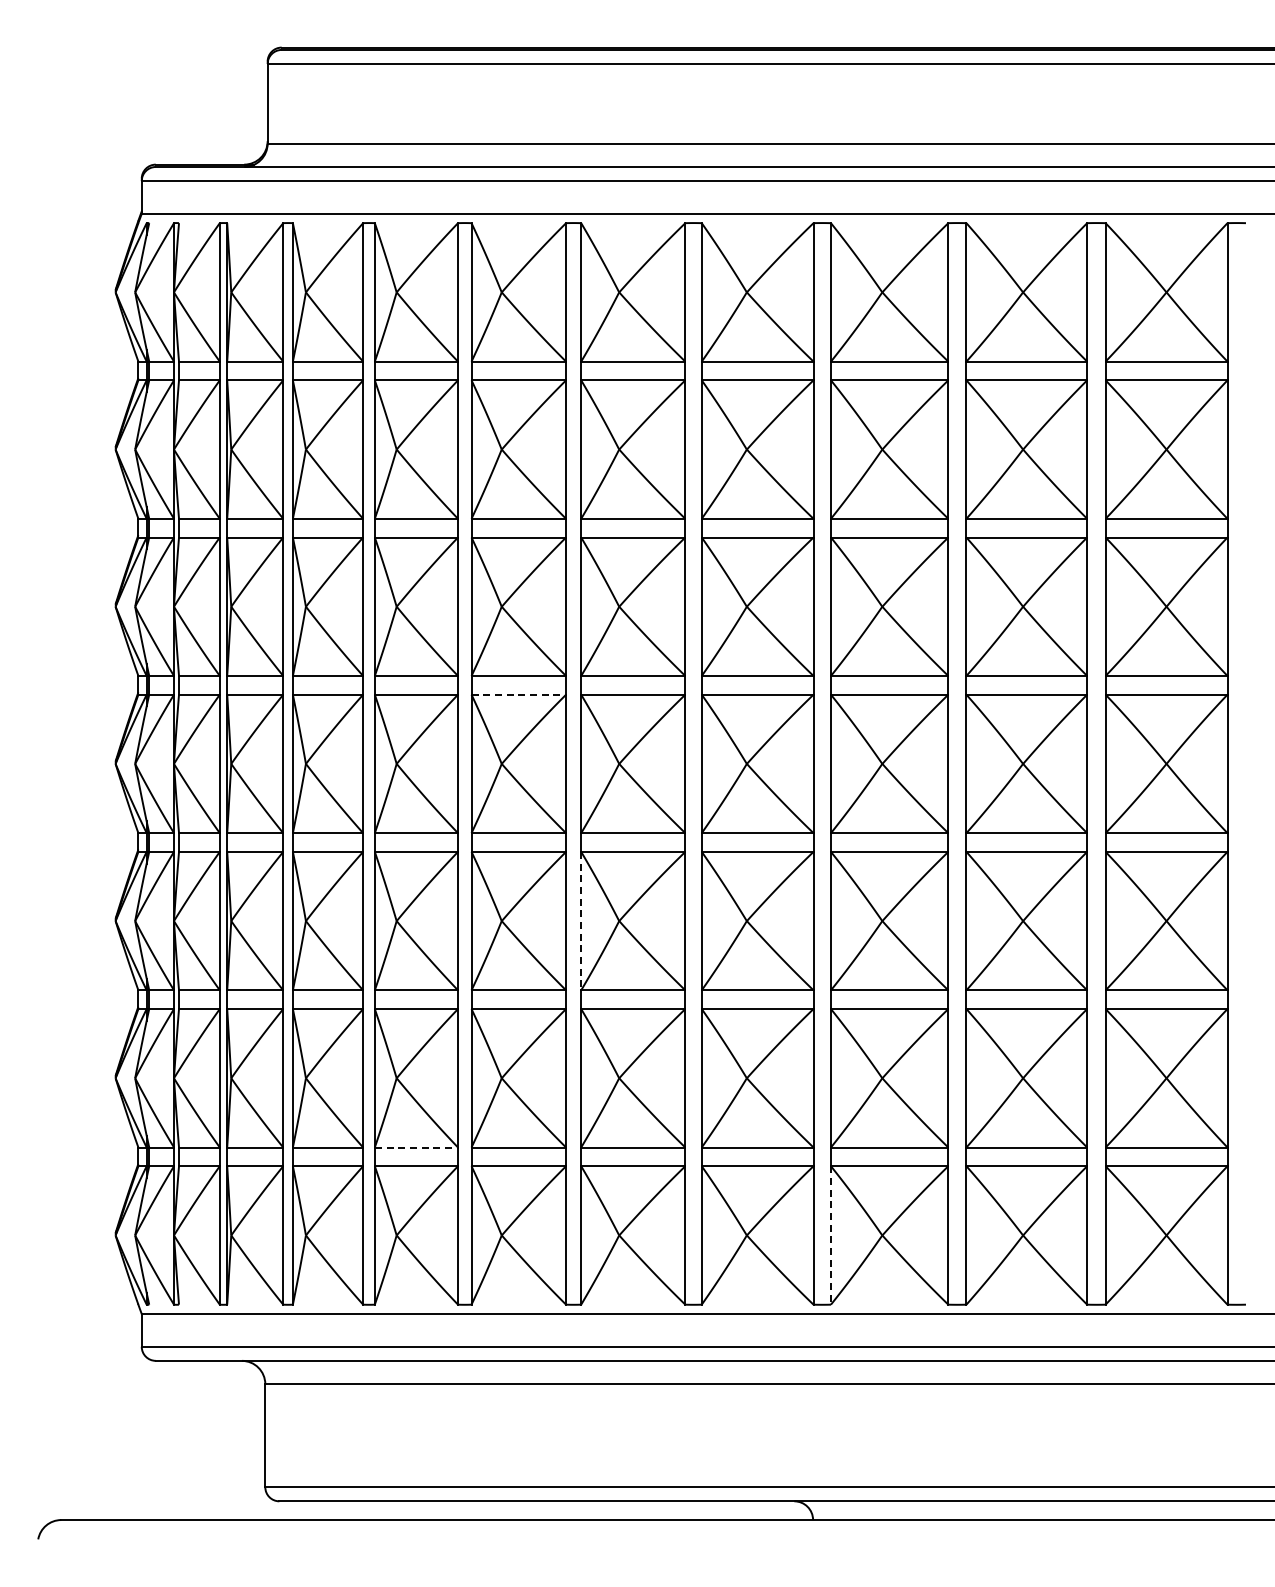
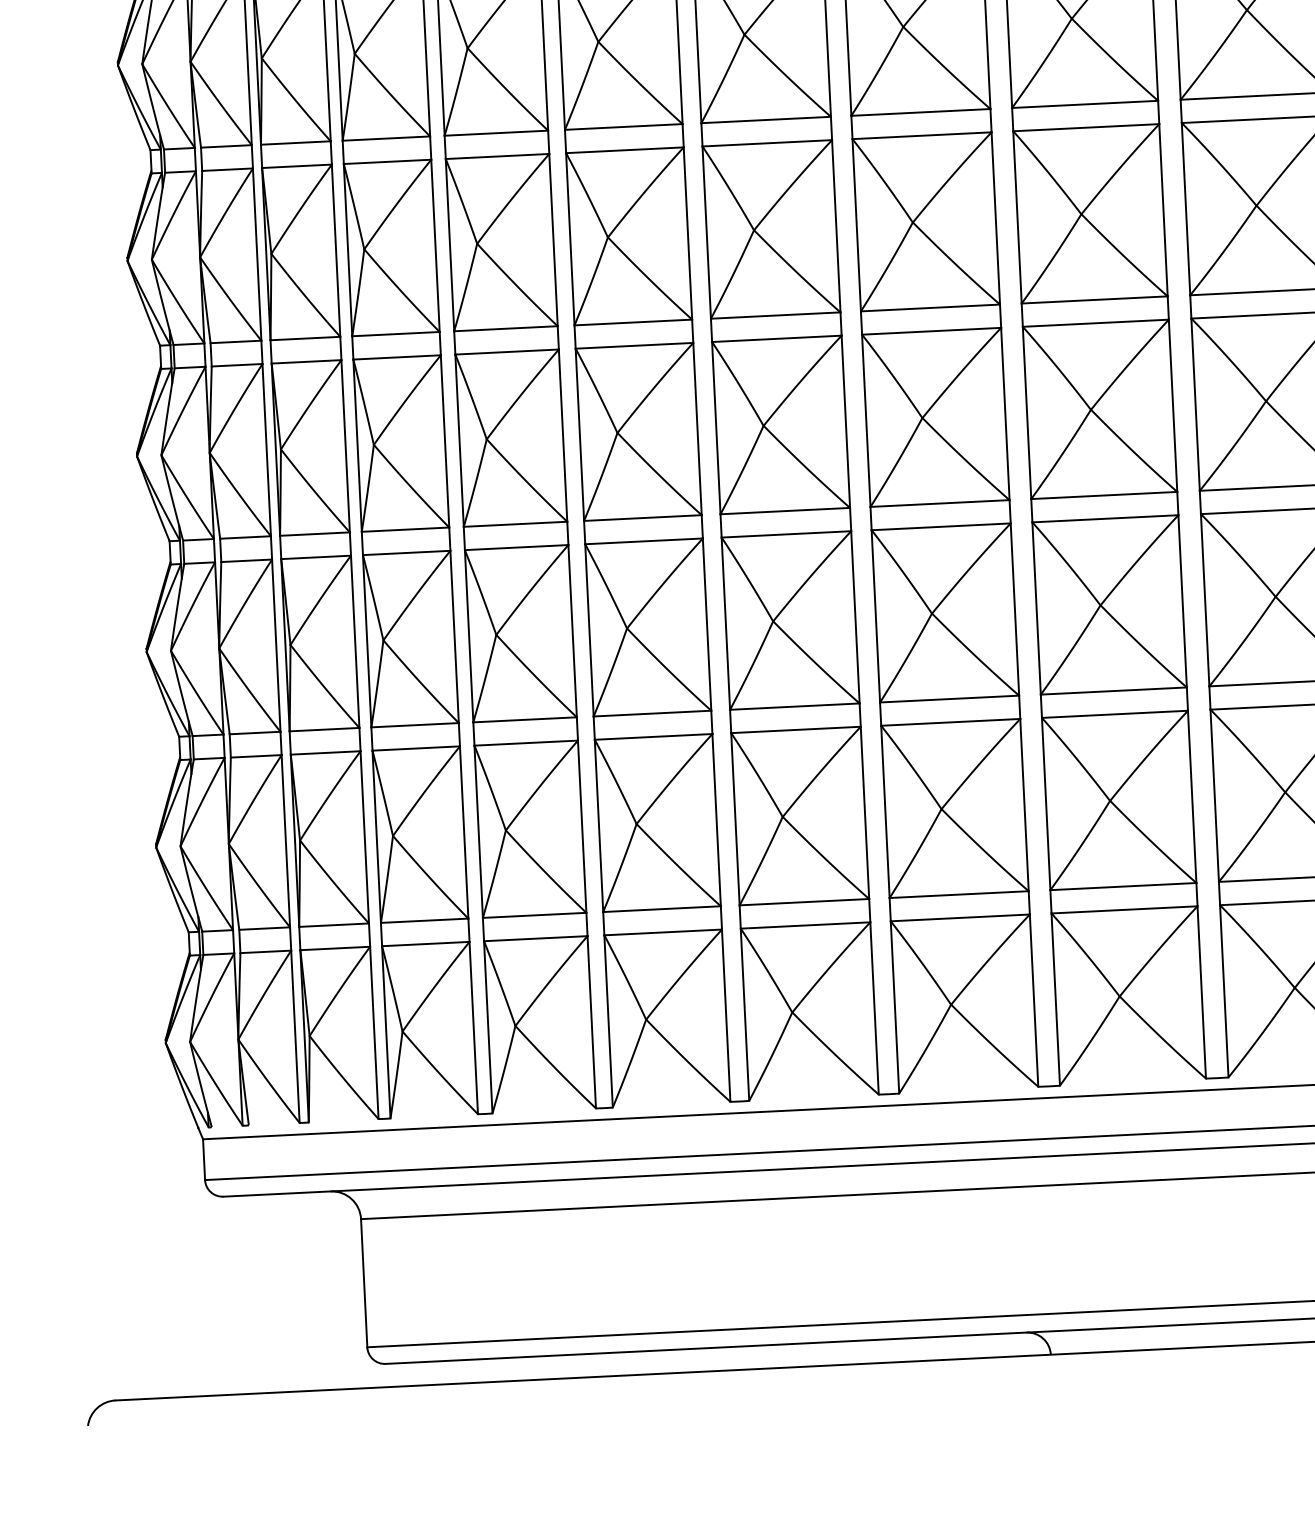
line: (519, 694) -> (635, 345), dashed -> solid
line: (581, 921) -> (726, 624), dashed -> solid
line: (416, 1147) -> (534, 915), dashed -> solid
line: (830, 1235) -> (1055, 999), dashed -> solid

